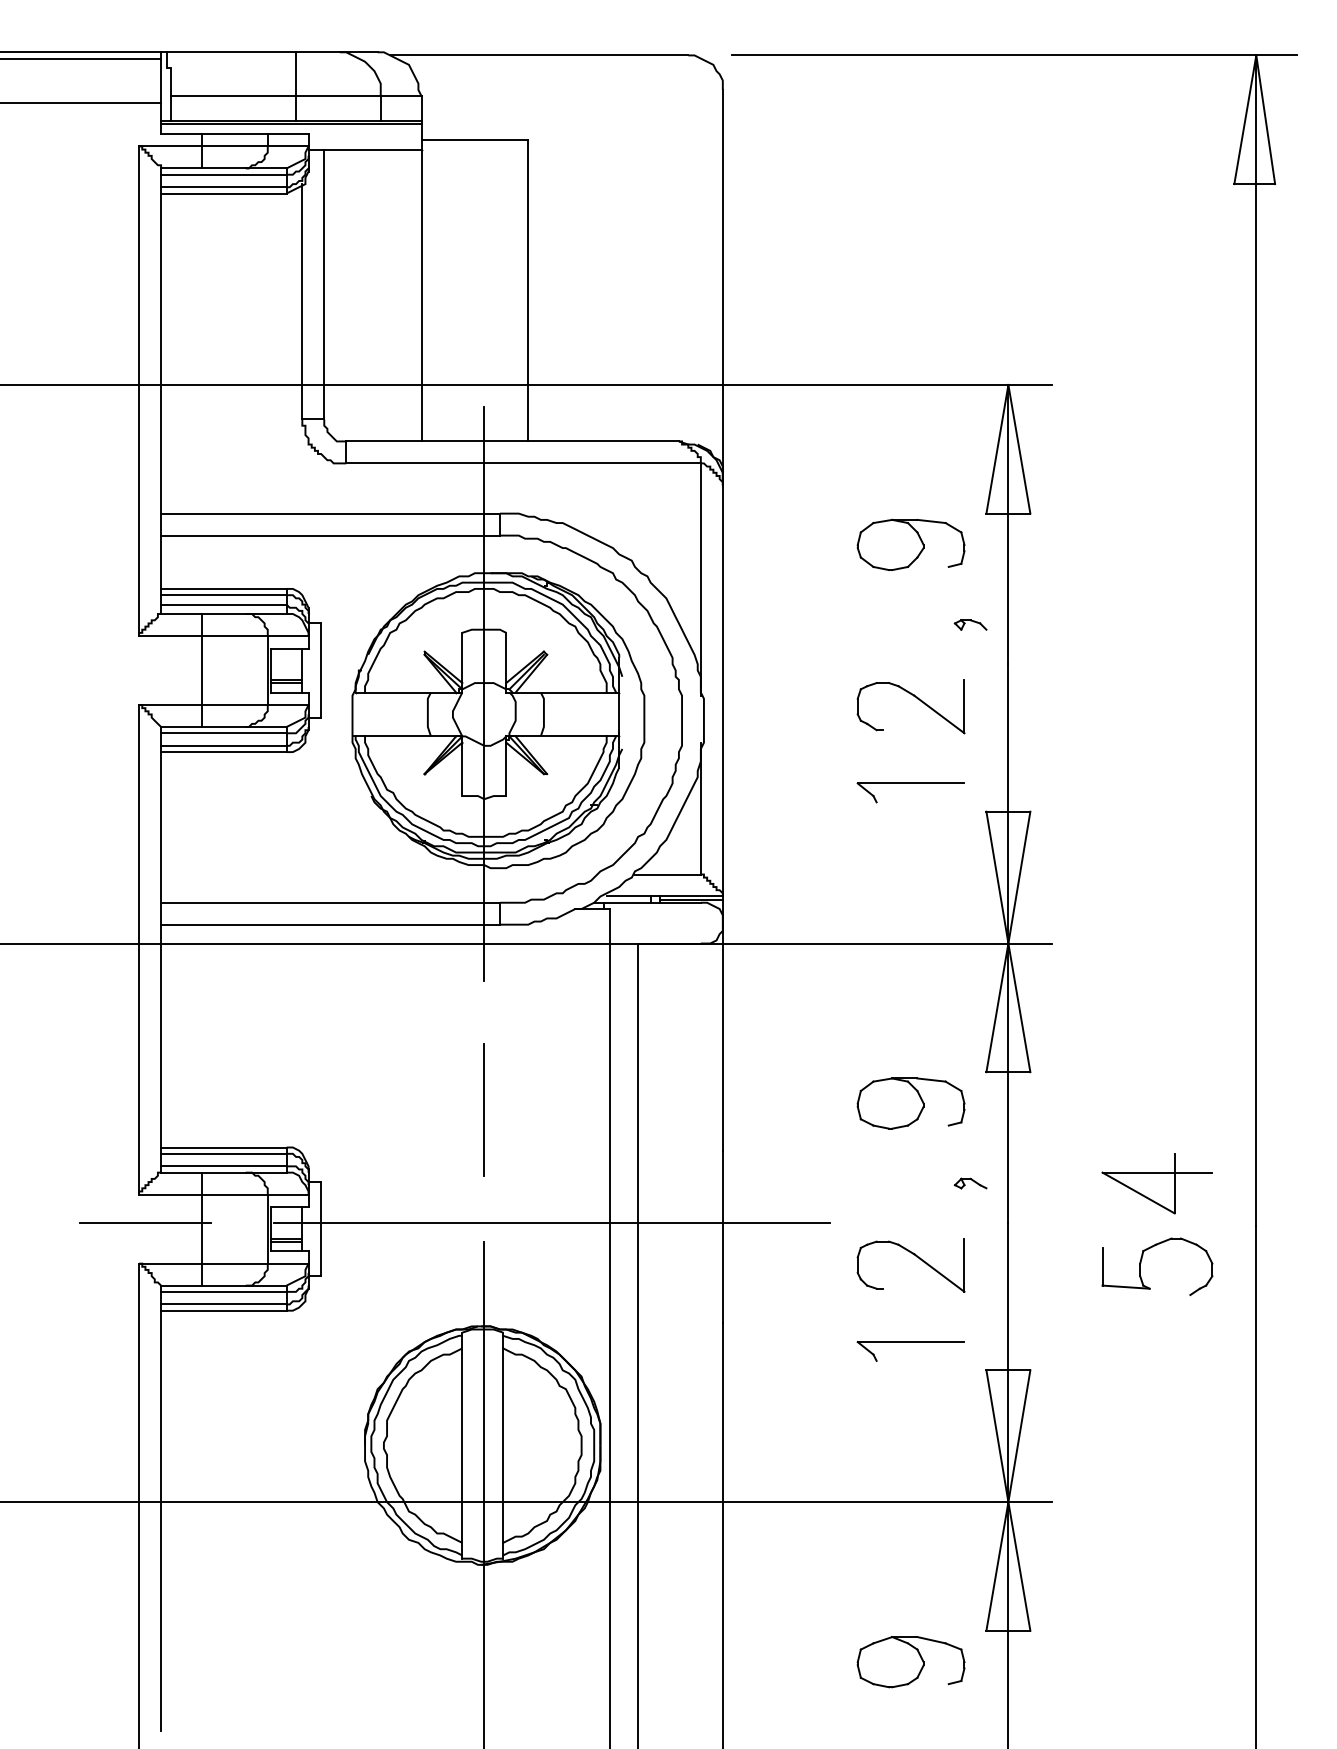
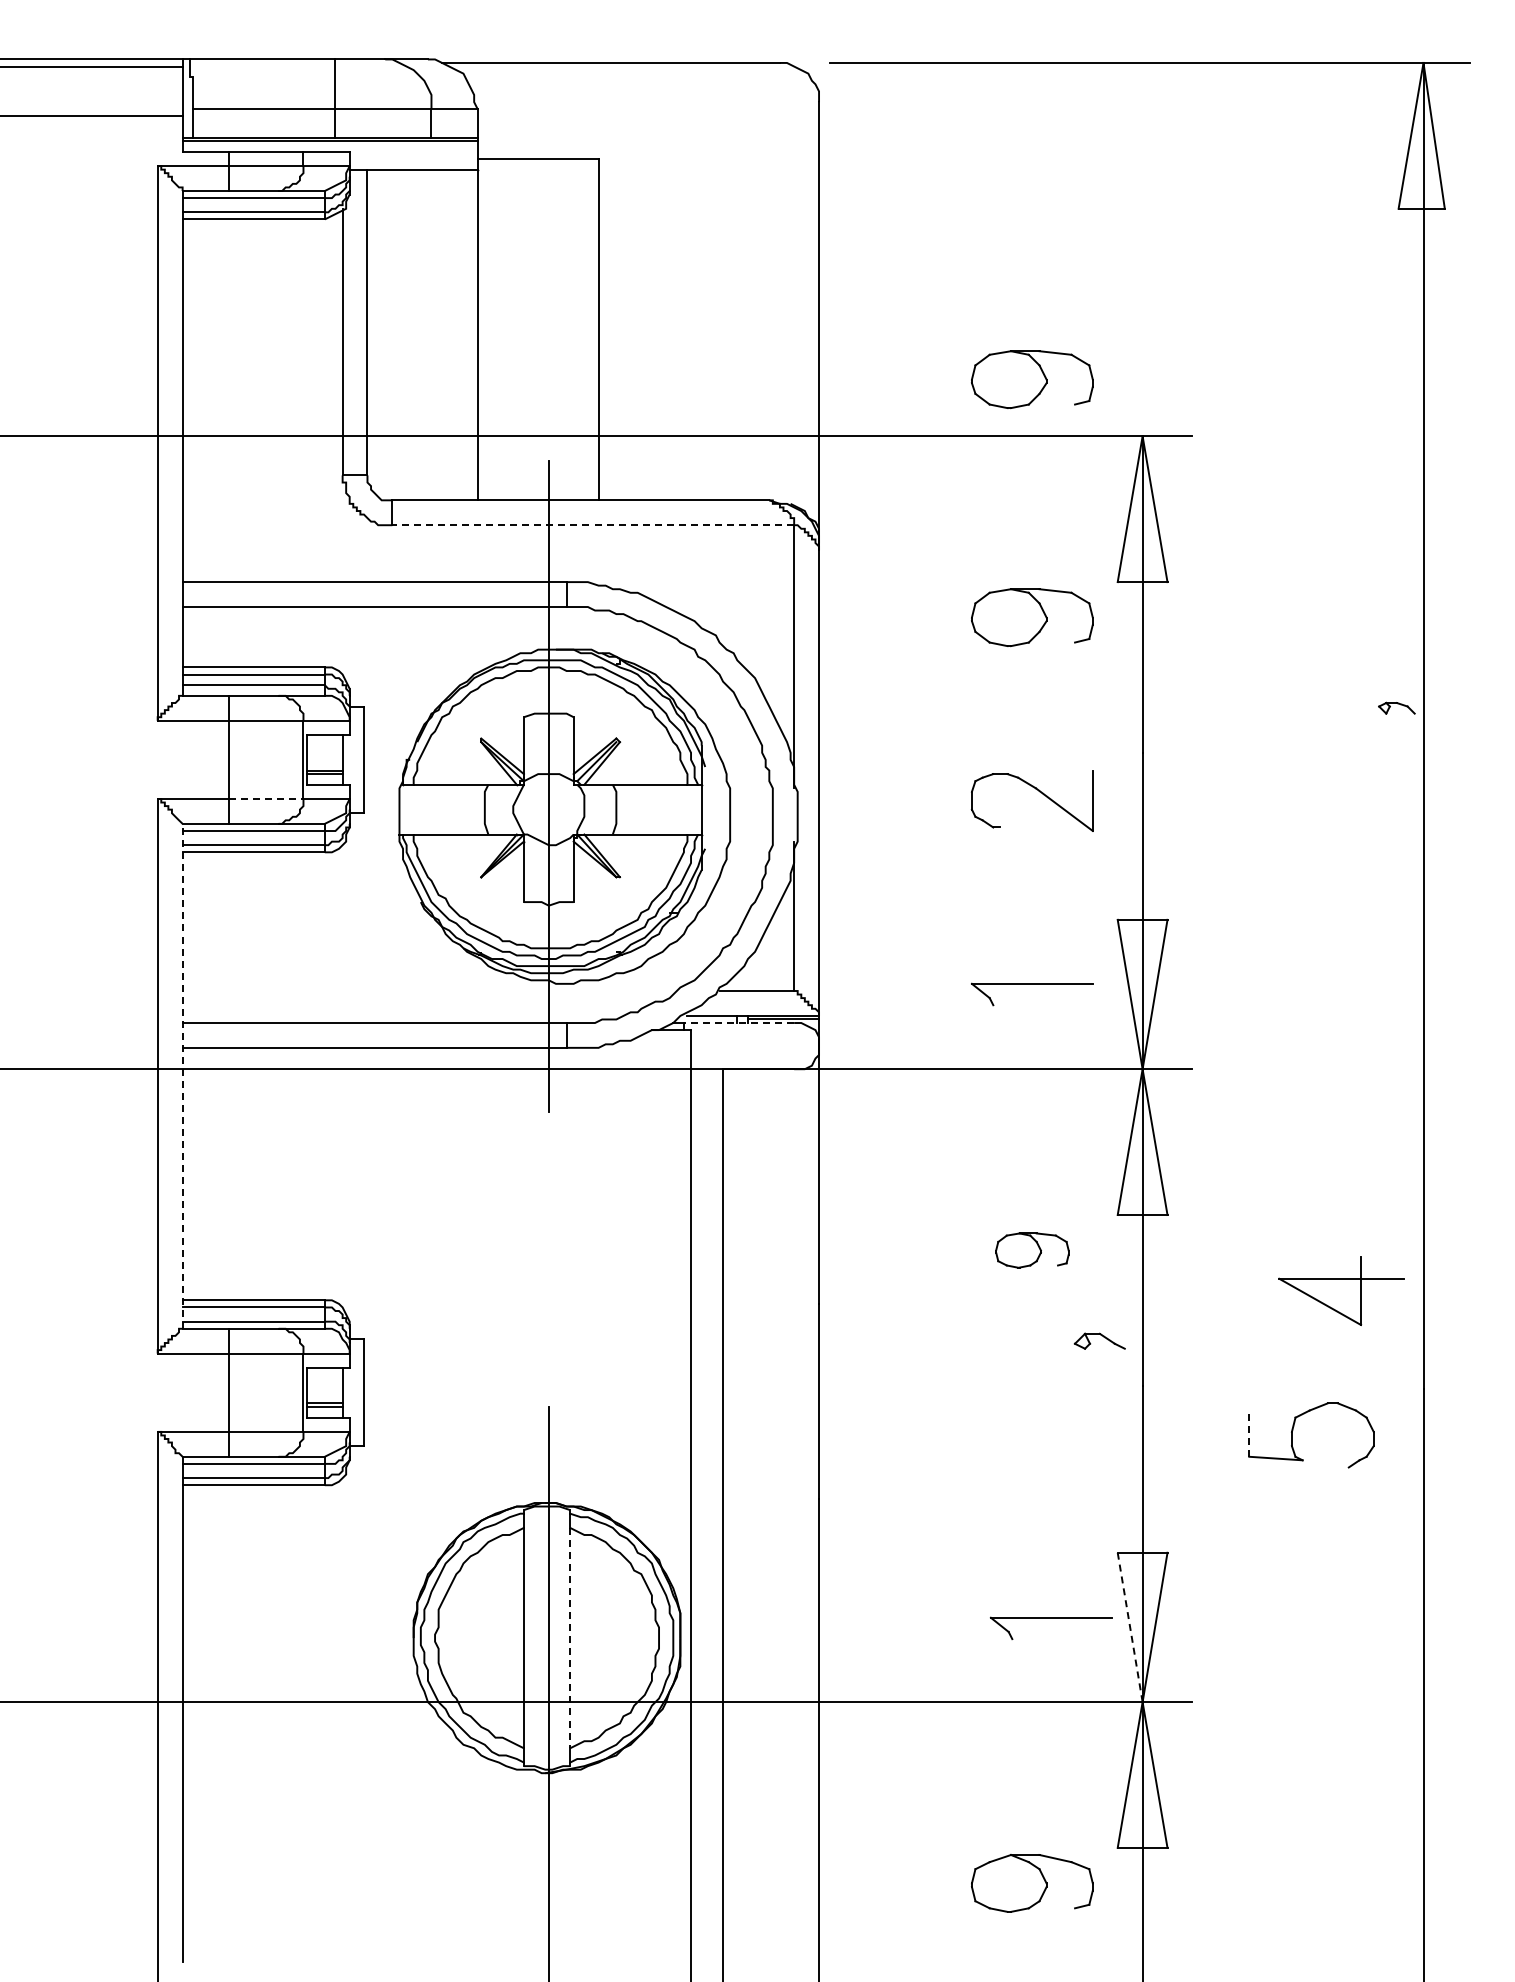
part: (911, 334) -> (1032, 379), added
line: (523, 463) -> (593, 525), solid -> dashed
part: (970, 624) -> (1396, 707), moved
line: (236, 705) -> (267, 799), solid -> dashed
part: (911, 784) -> (1032, 984), moved
line: (651, 903) -> (738, 1023), solid -> dashed
line: (161, 949) -> (182, 1075), solid -> dashed
part: (911, 1103) -> (1032, 1250), size x0.6
line: (484, 1109) -> (548, 1257), removed
part: (970, 1182) -> (1099, 1340), size x1.4
part: (1157, 1182) -> (1341, 1290), moved
line: (145, 1222) -> (164, 1385), removed
line: (551, 1222) -> (624, 1385), removed
part: (917, 1257) -> (1039, 1425), removed
line: (1102, 1266) -> (1249, 1435), solid -> dashed
part: (910, 1342) -> (1050, 1618), moved
line: (997, 1436) -> (1130, 1627), solid -> dashed
line: (503, 1445) -> (570, 1638), solid -> dashed

